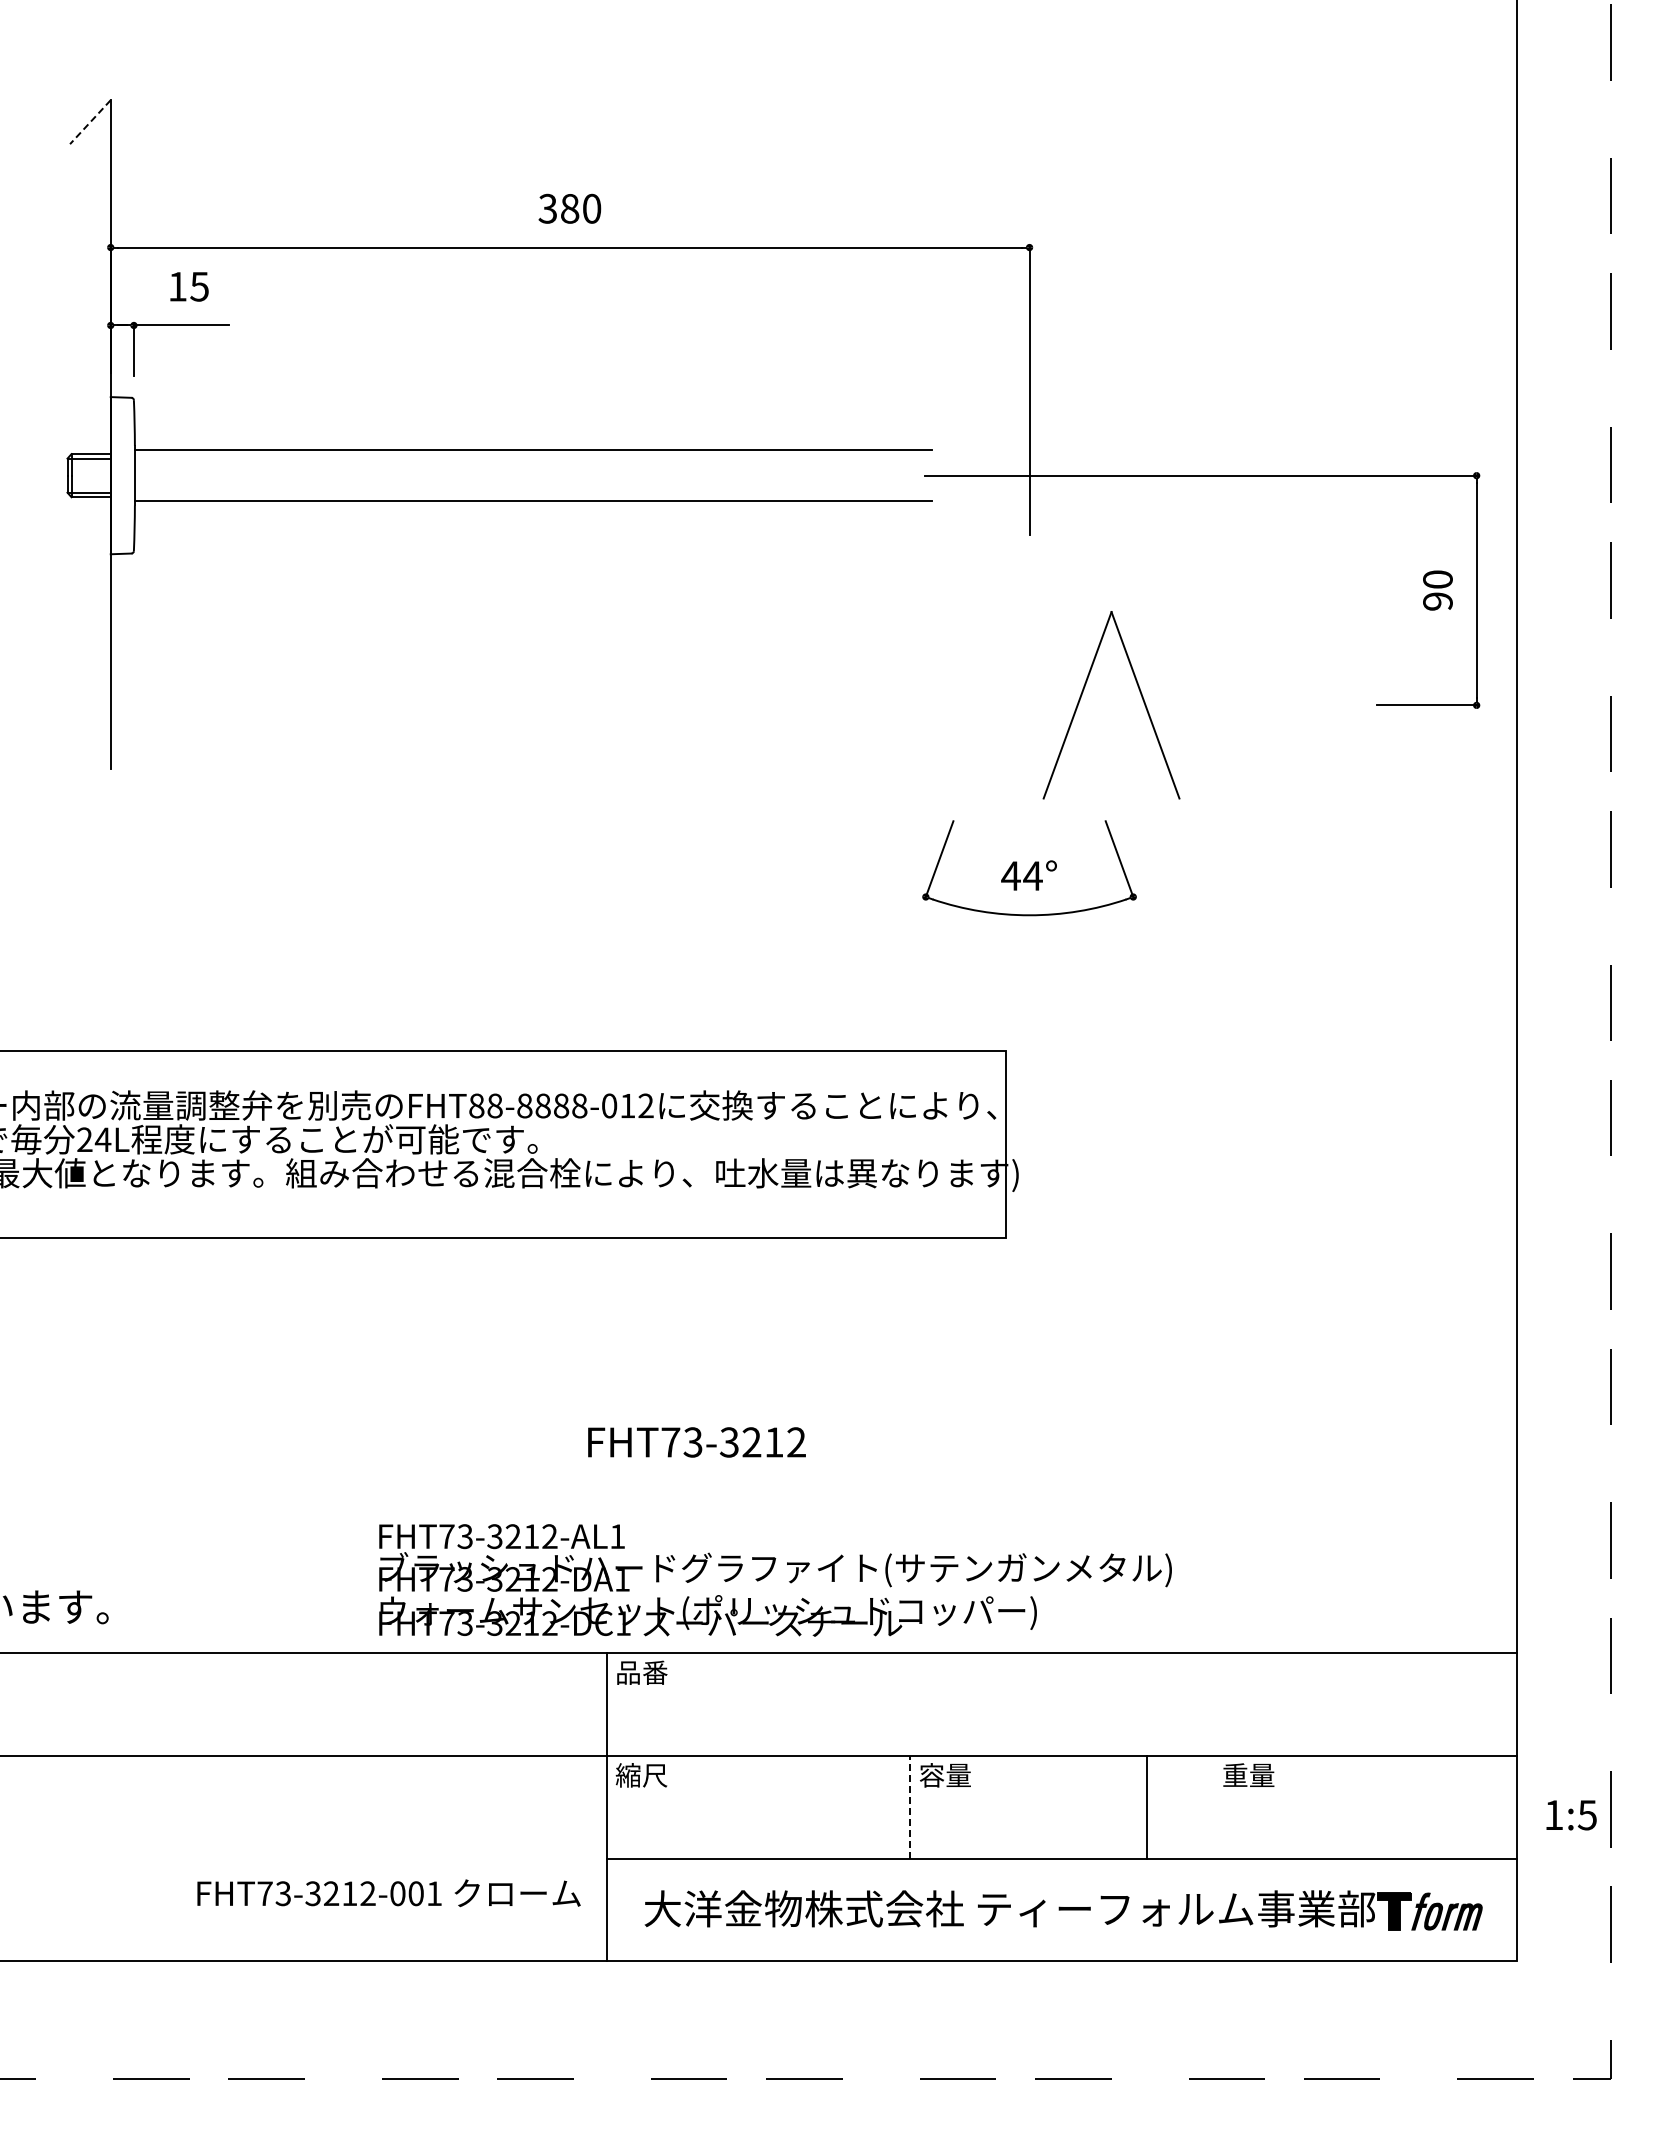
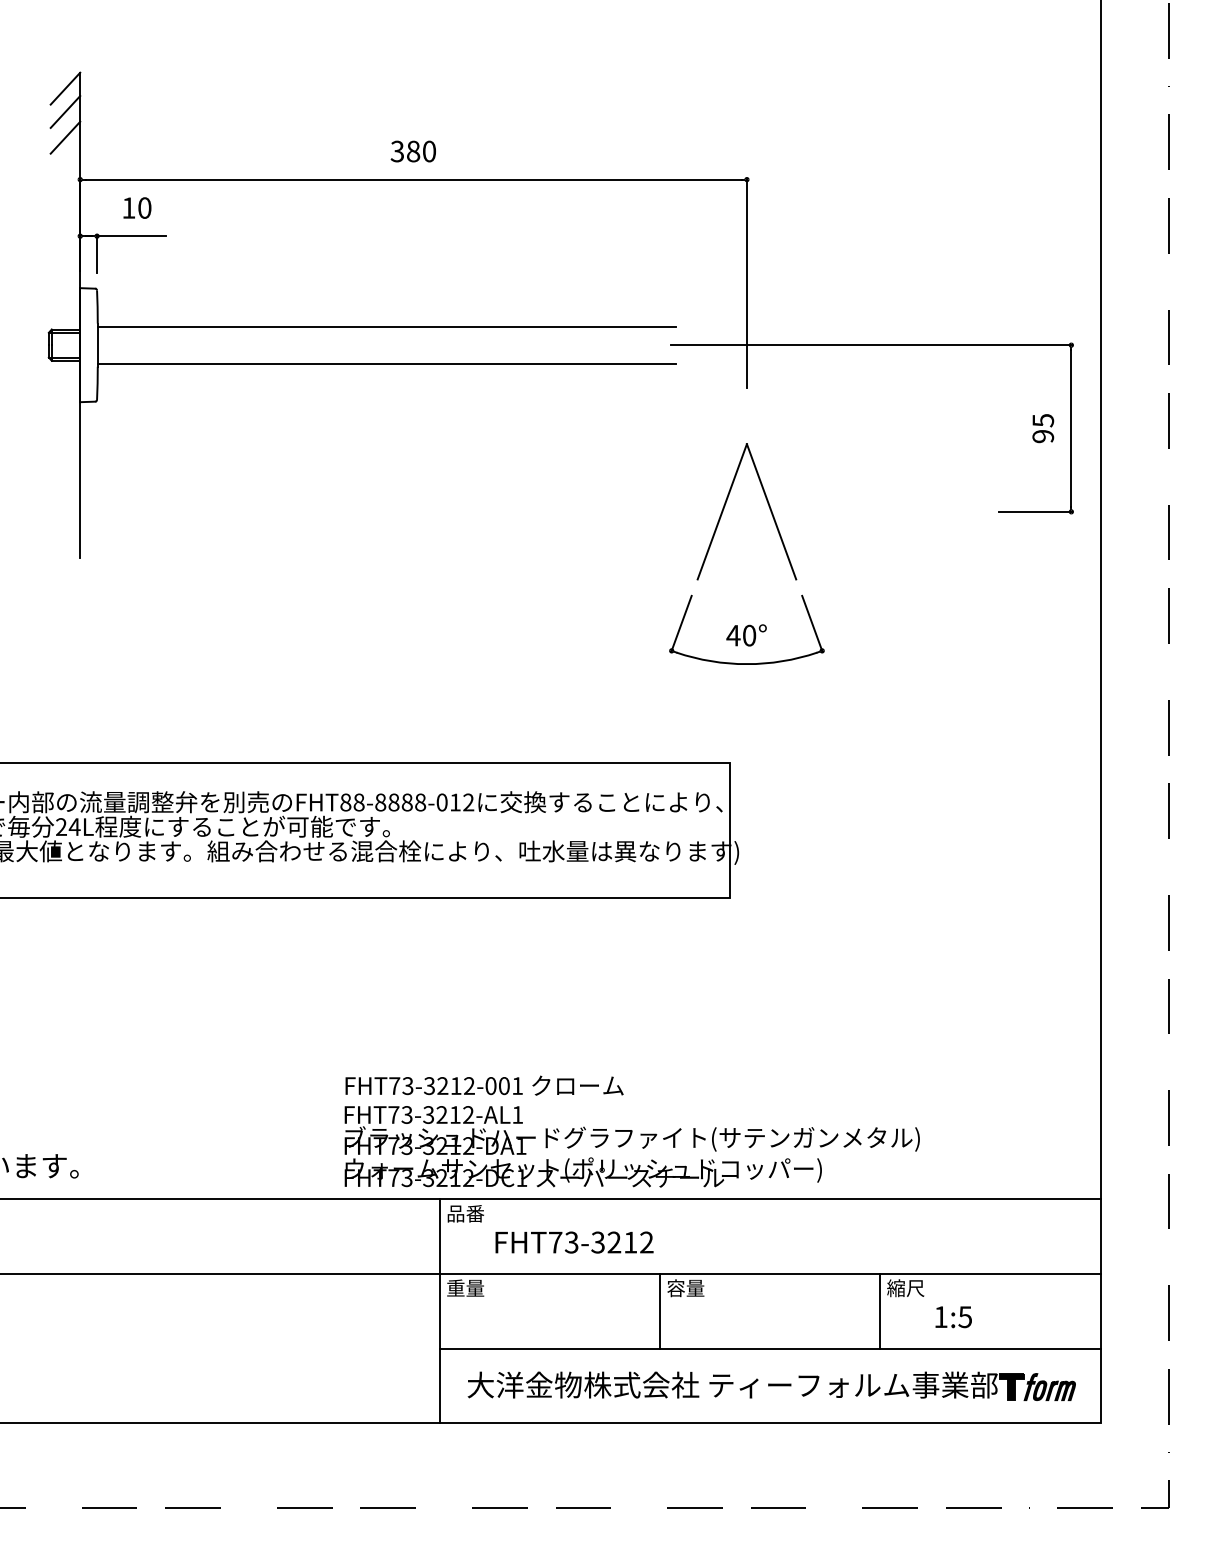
line: (90, 122) -> (65, 88), dashed -> solid
line: (90, 154) -> (65, 112), added
line: (90, 189) -> (65, 137), added
text: (199, 286) -> (144, 207), 15 -> 10
text: (1437, 579) -> (1042, 420), 90 -> 95
part: (1082, 695) -> (725, 504), moved
text: (1032, 876) -> (749, 636), 44° -> 40°
text: (696, 1442) -> (574, 1242), moved
text: (775, 1580) -> (632, 1146), moved
text: (641, 1775) -> (465, 1288), 縮尺 -> 重量
text: (1248, 1775) -> (905, 1288), 重量 -> 縮尺
line: (909, 1806) -> (659, 1310), dashed -> solid
line: (1147, 1806) -> (880, 1310), moved
text: (1571, 1815) -> (953, 1317), moved
text: (388, 1893) -> (484, 1085), moved

